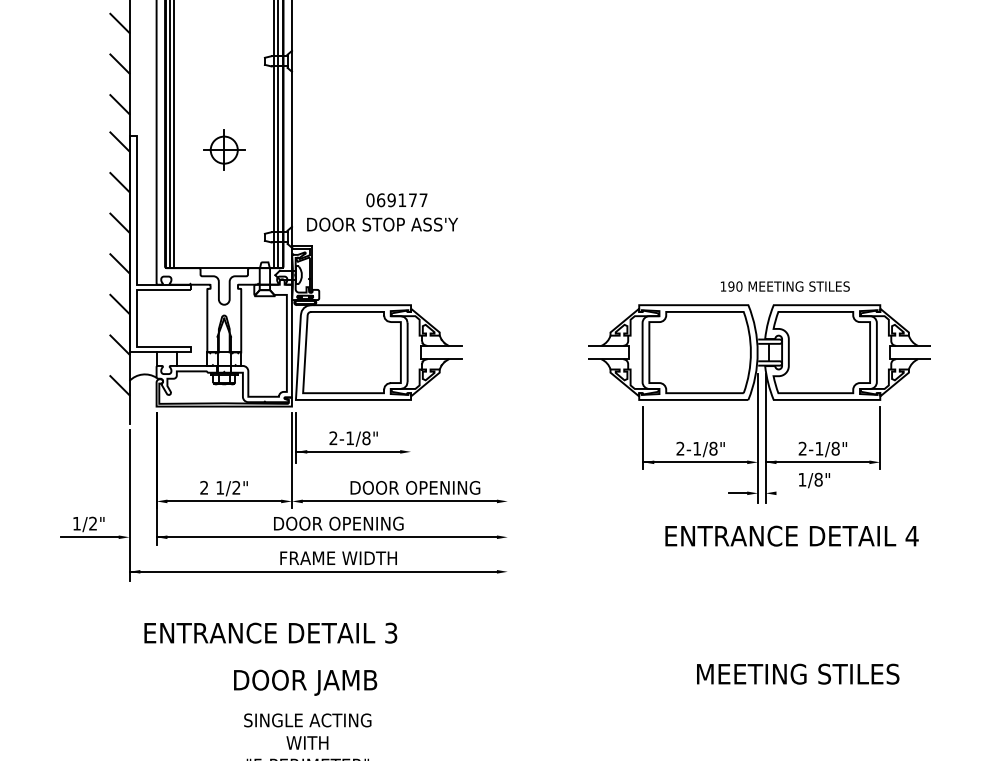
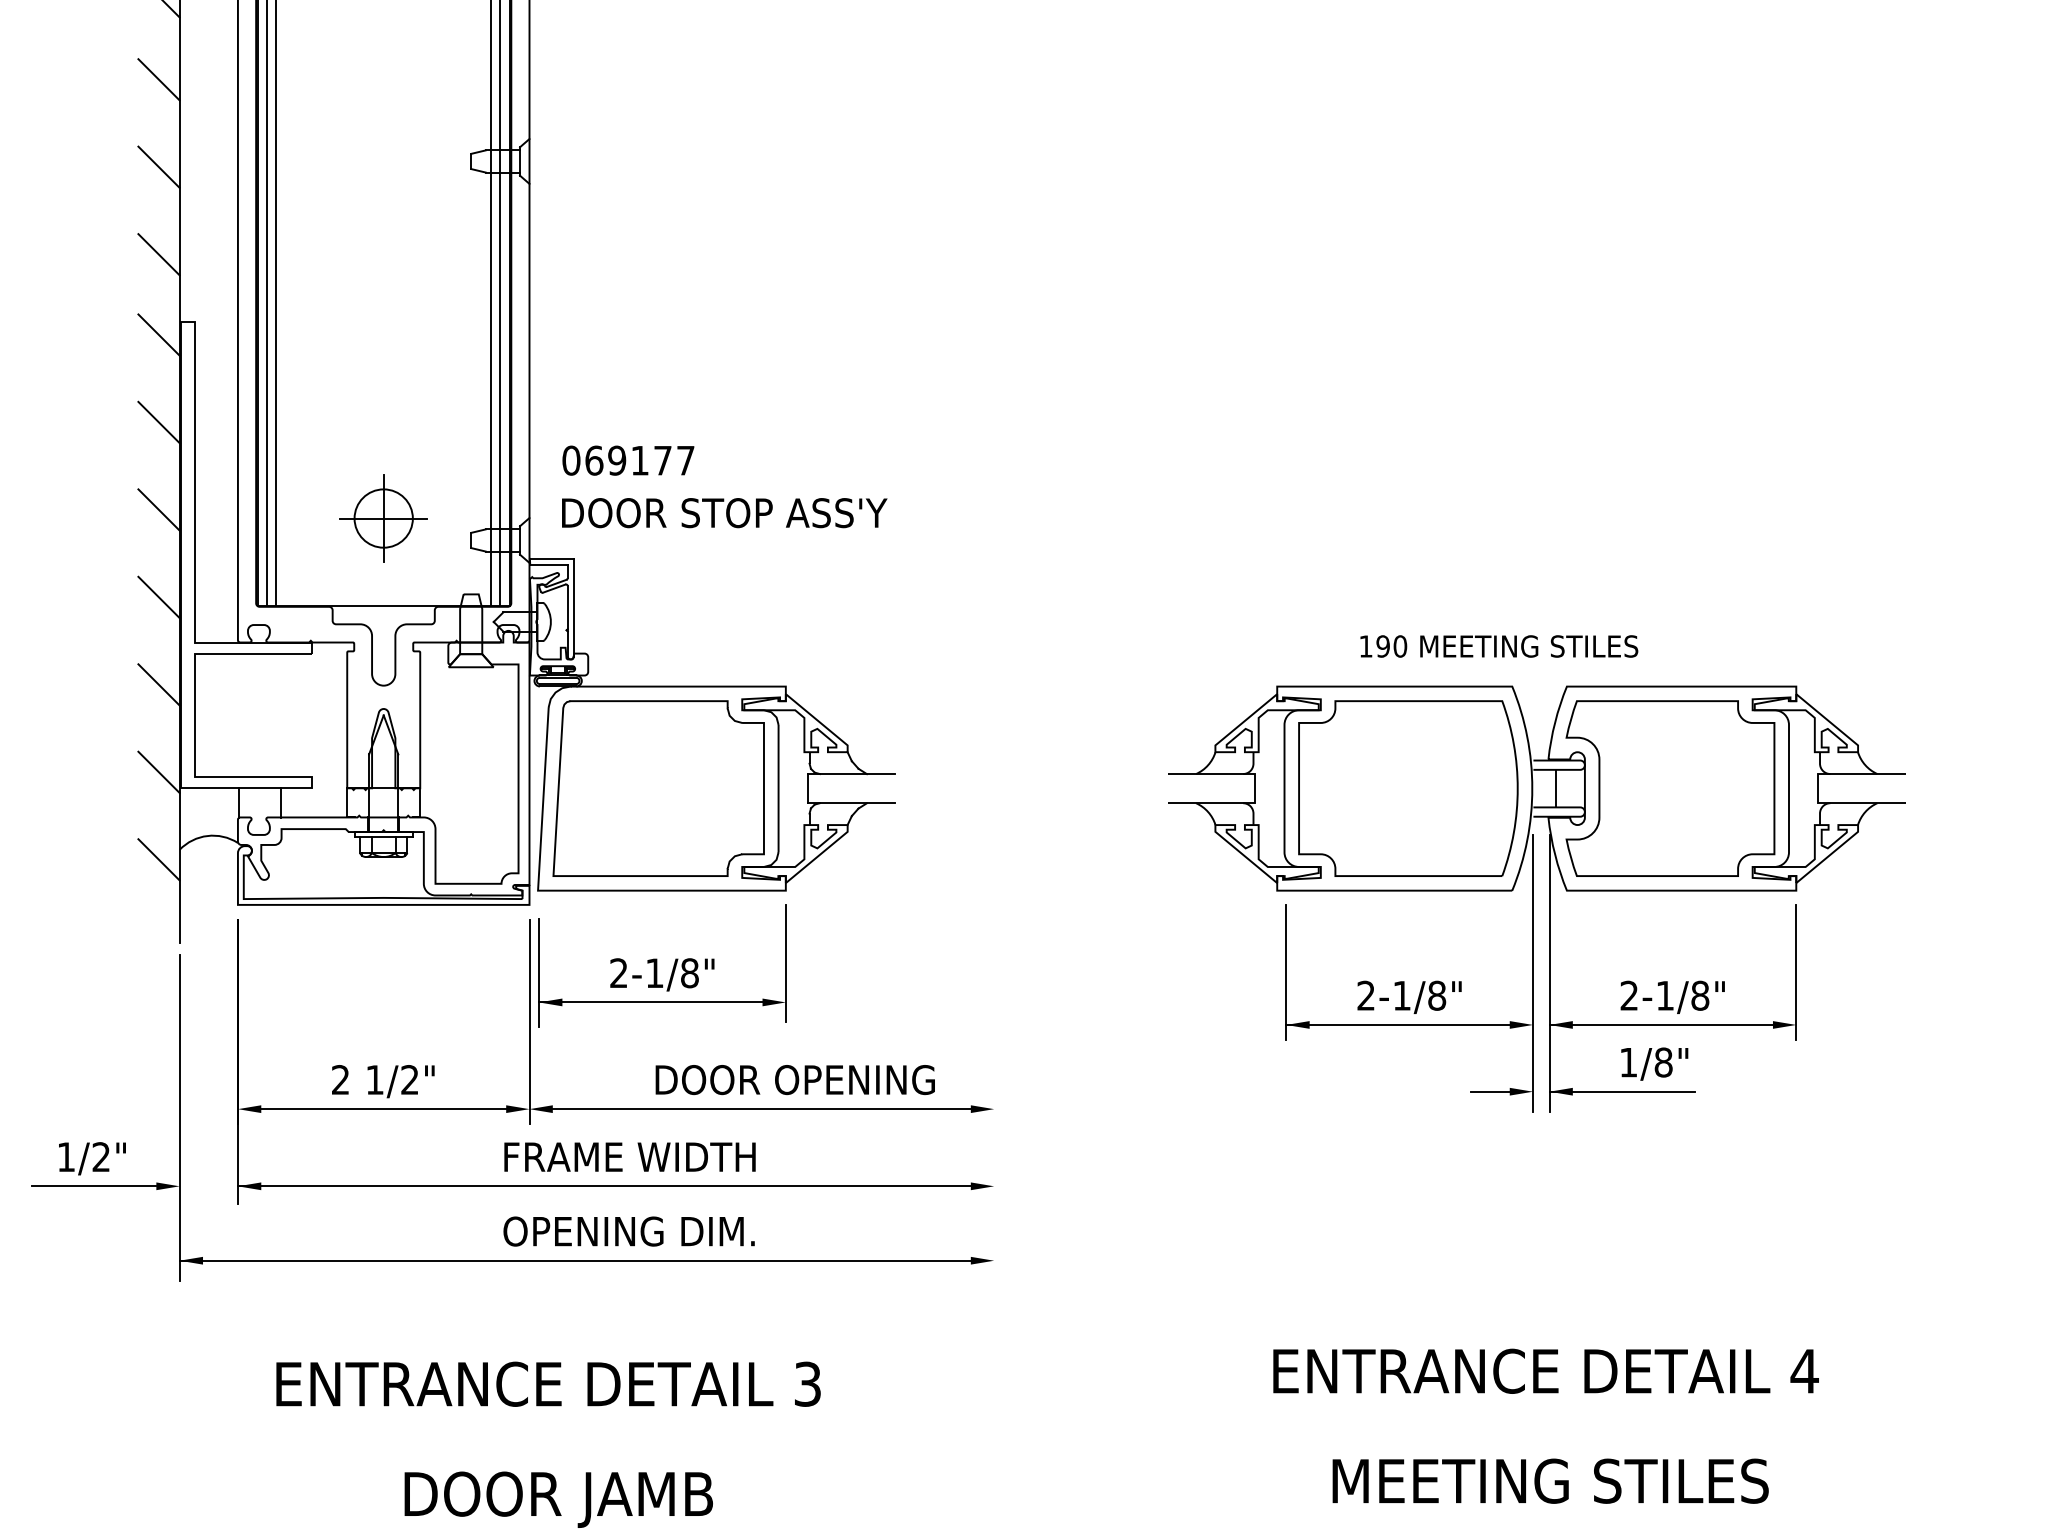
part: (224, 149) -> (384, 517), moved
text: (396, 200) -> (627, 461), moved
text: (784, 286) -> (1497, 646), moved
line: (411, 433) -> (786, 962), added
line: (799, 493) -> (1622, 1092), added
text: (338, 523) -> (629, 1156), DOOR OPENING -> FRAME WIDTH
text: (791, 535) -> (1544, 1369), moved
text: (338, 558) -> (629, 1232), FRAME WIDTH -> OPENING DIM.
text: (270, 632) -> (547, 1382), moved
text: (798, 673) -> (1551, 1479), moved

